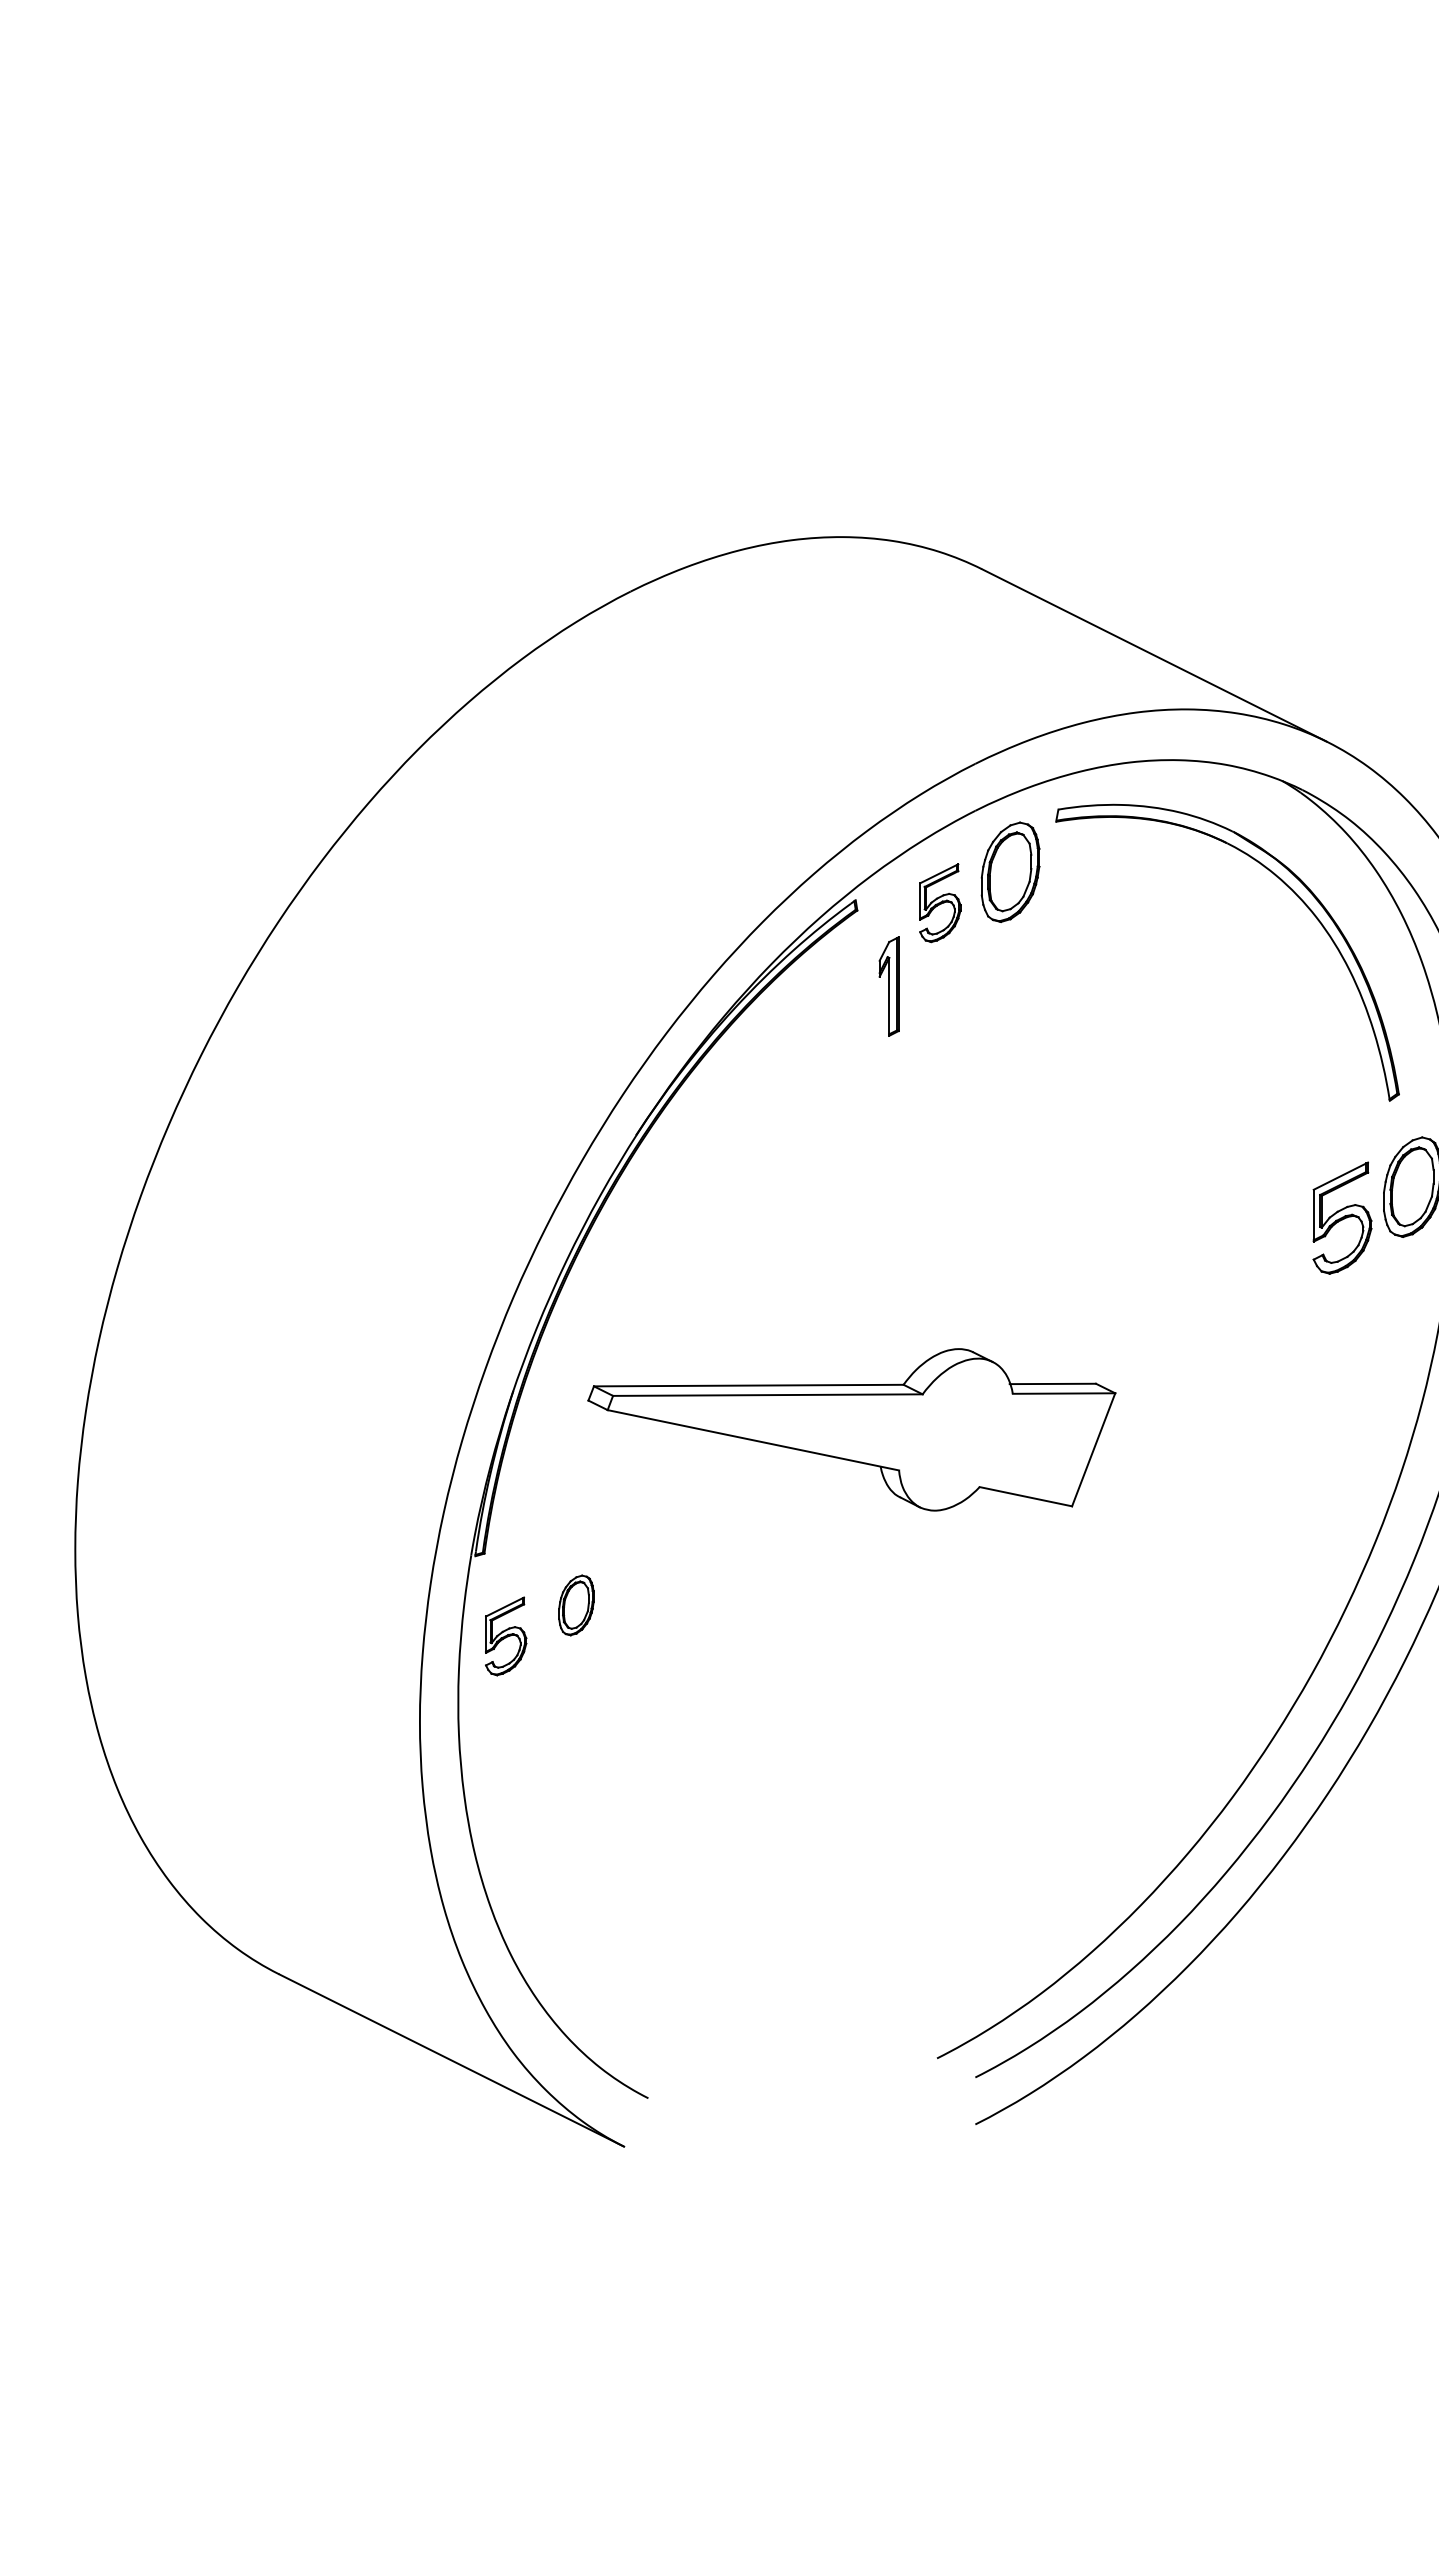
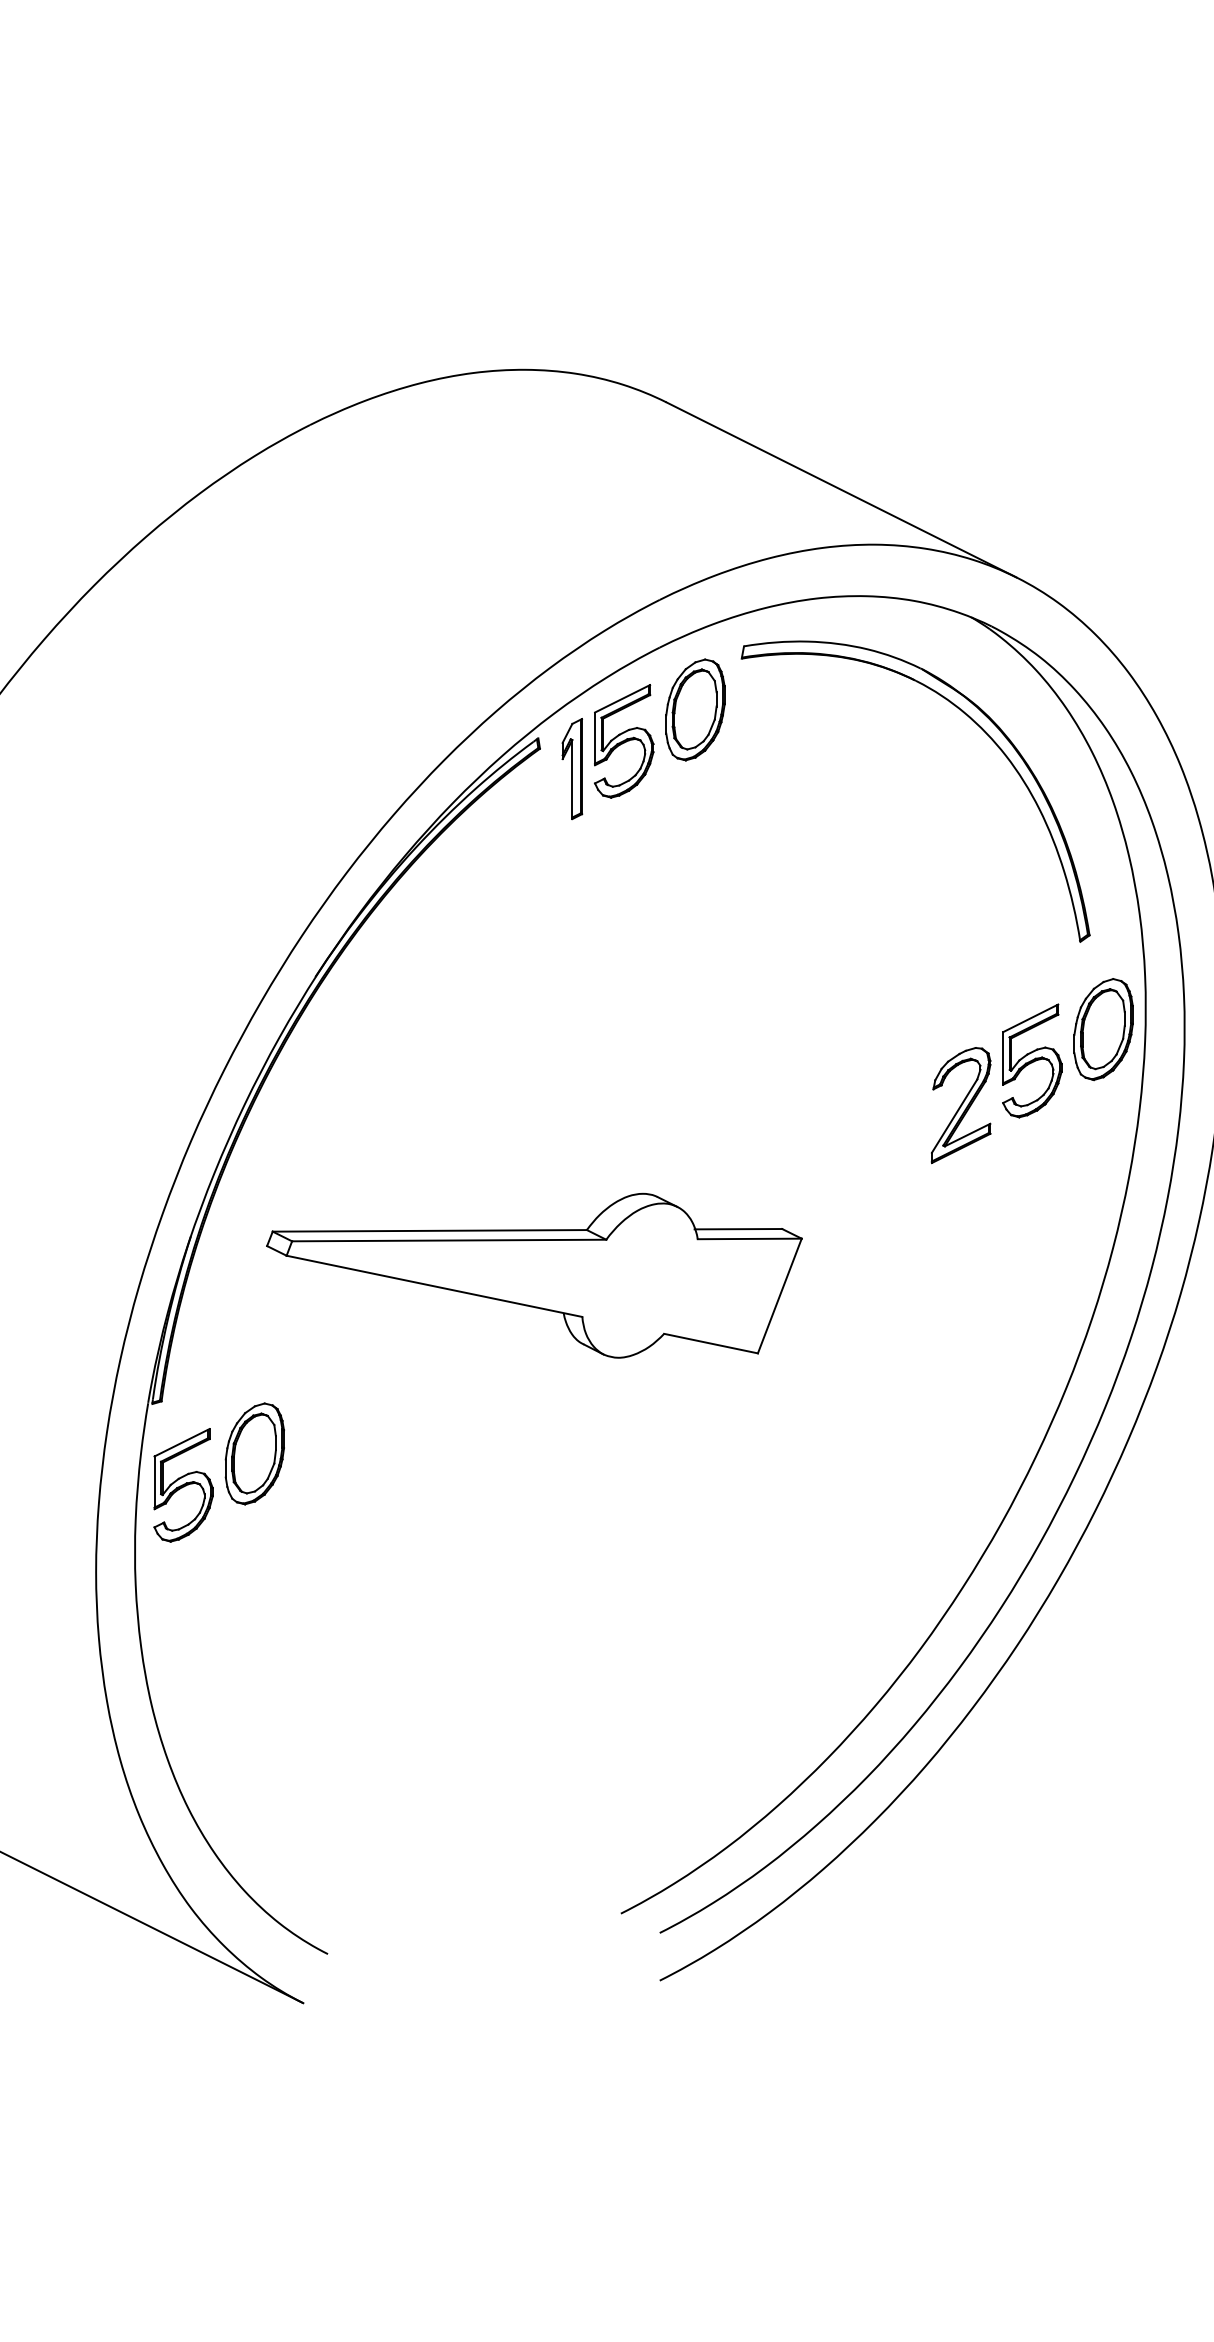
part: (940, 902) -> (624, 740), size x1.43
part: (888, 986) -> (571, 769), moved
part: (1272, 1261) -> (961, 1104), added
part: (576, 1605) -> (254, 1454), size x1.67
part: (505, 1636) -> (182, 1485), size x1.43

